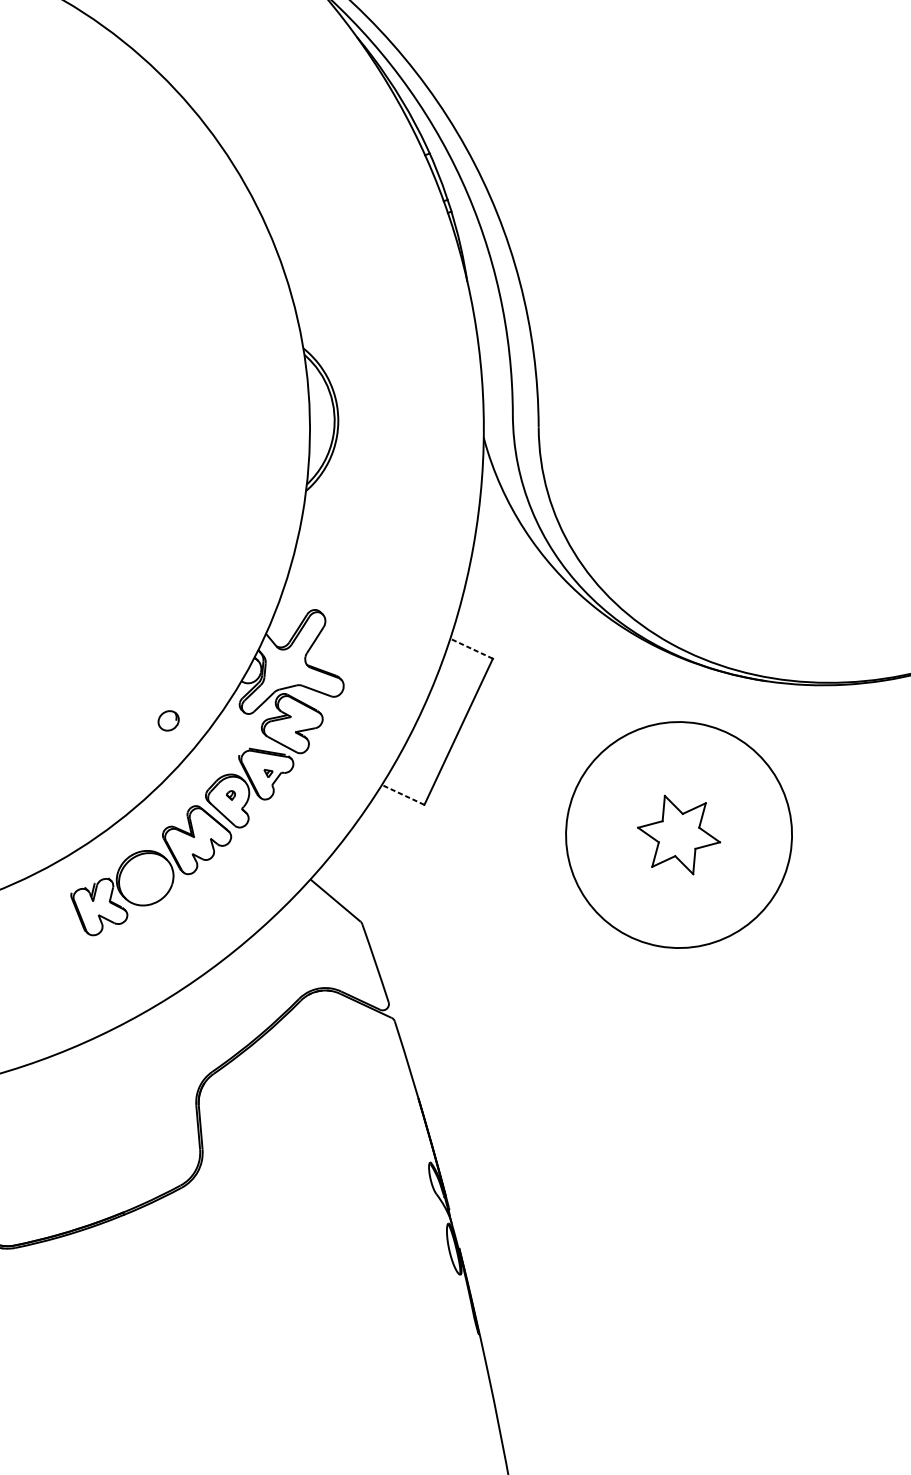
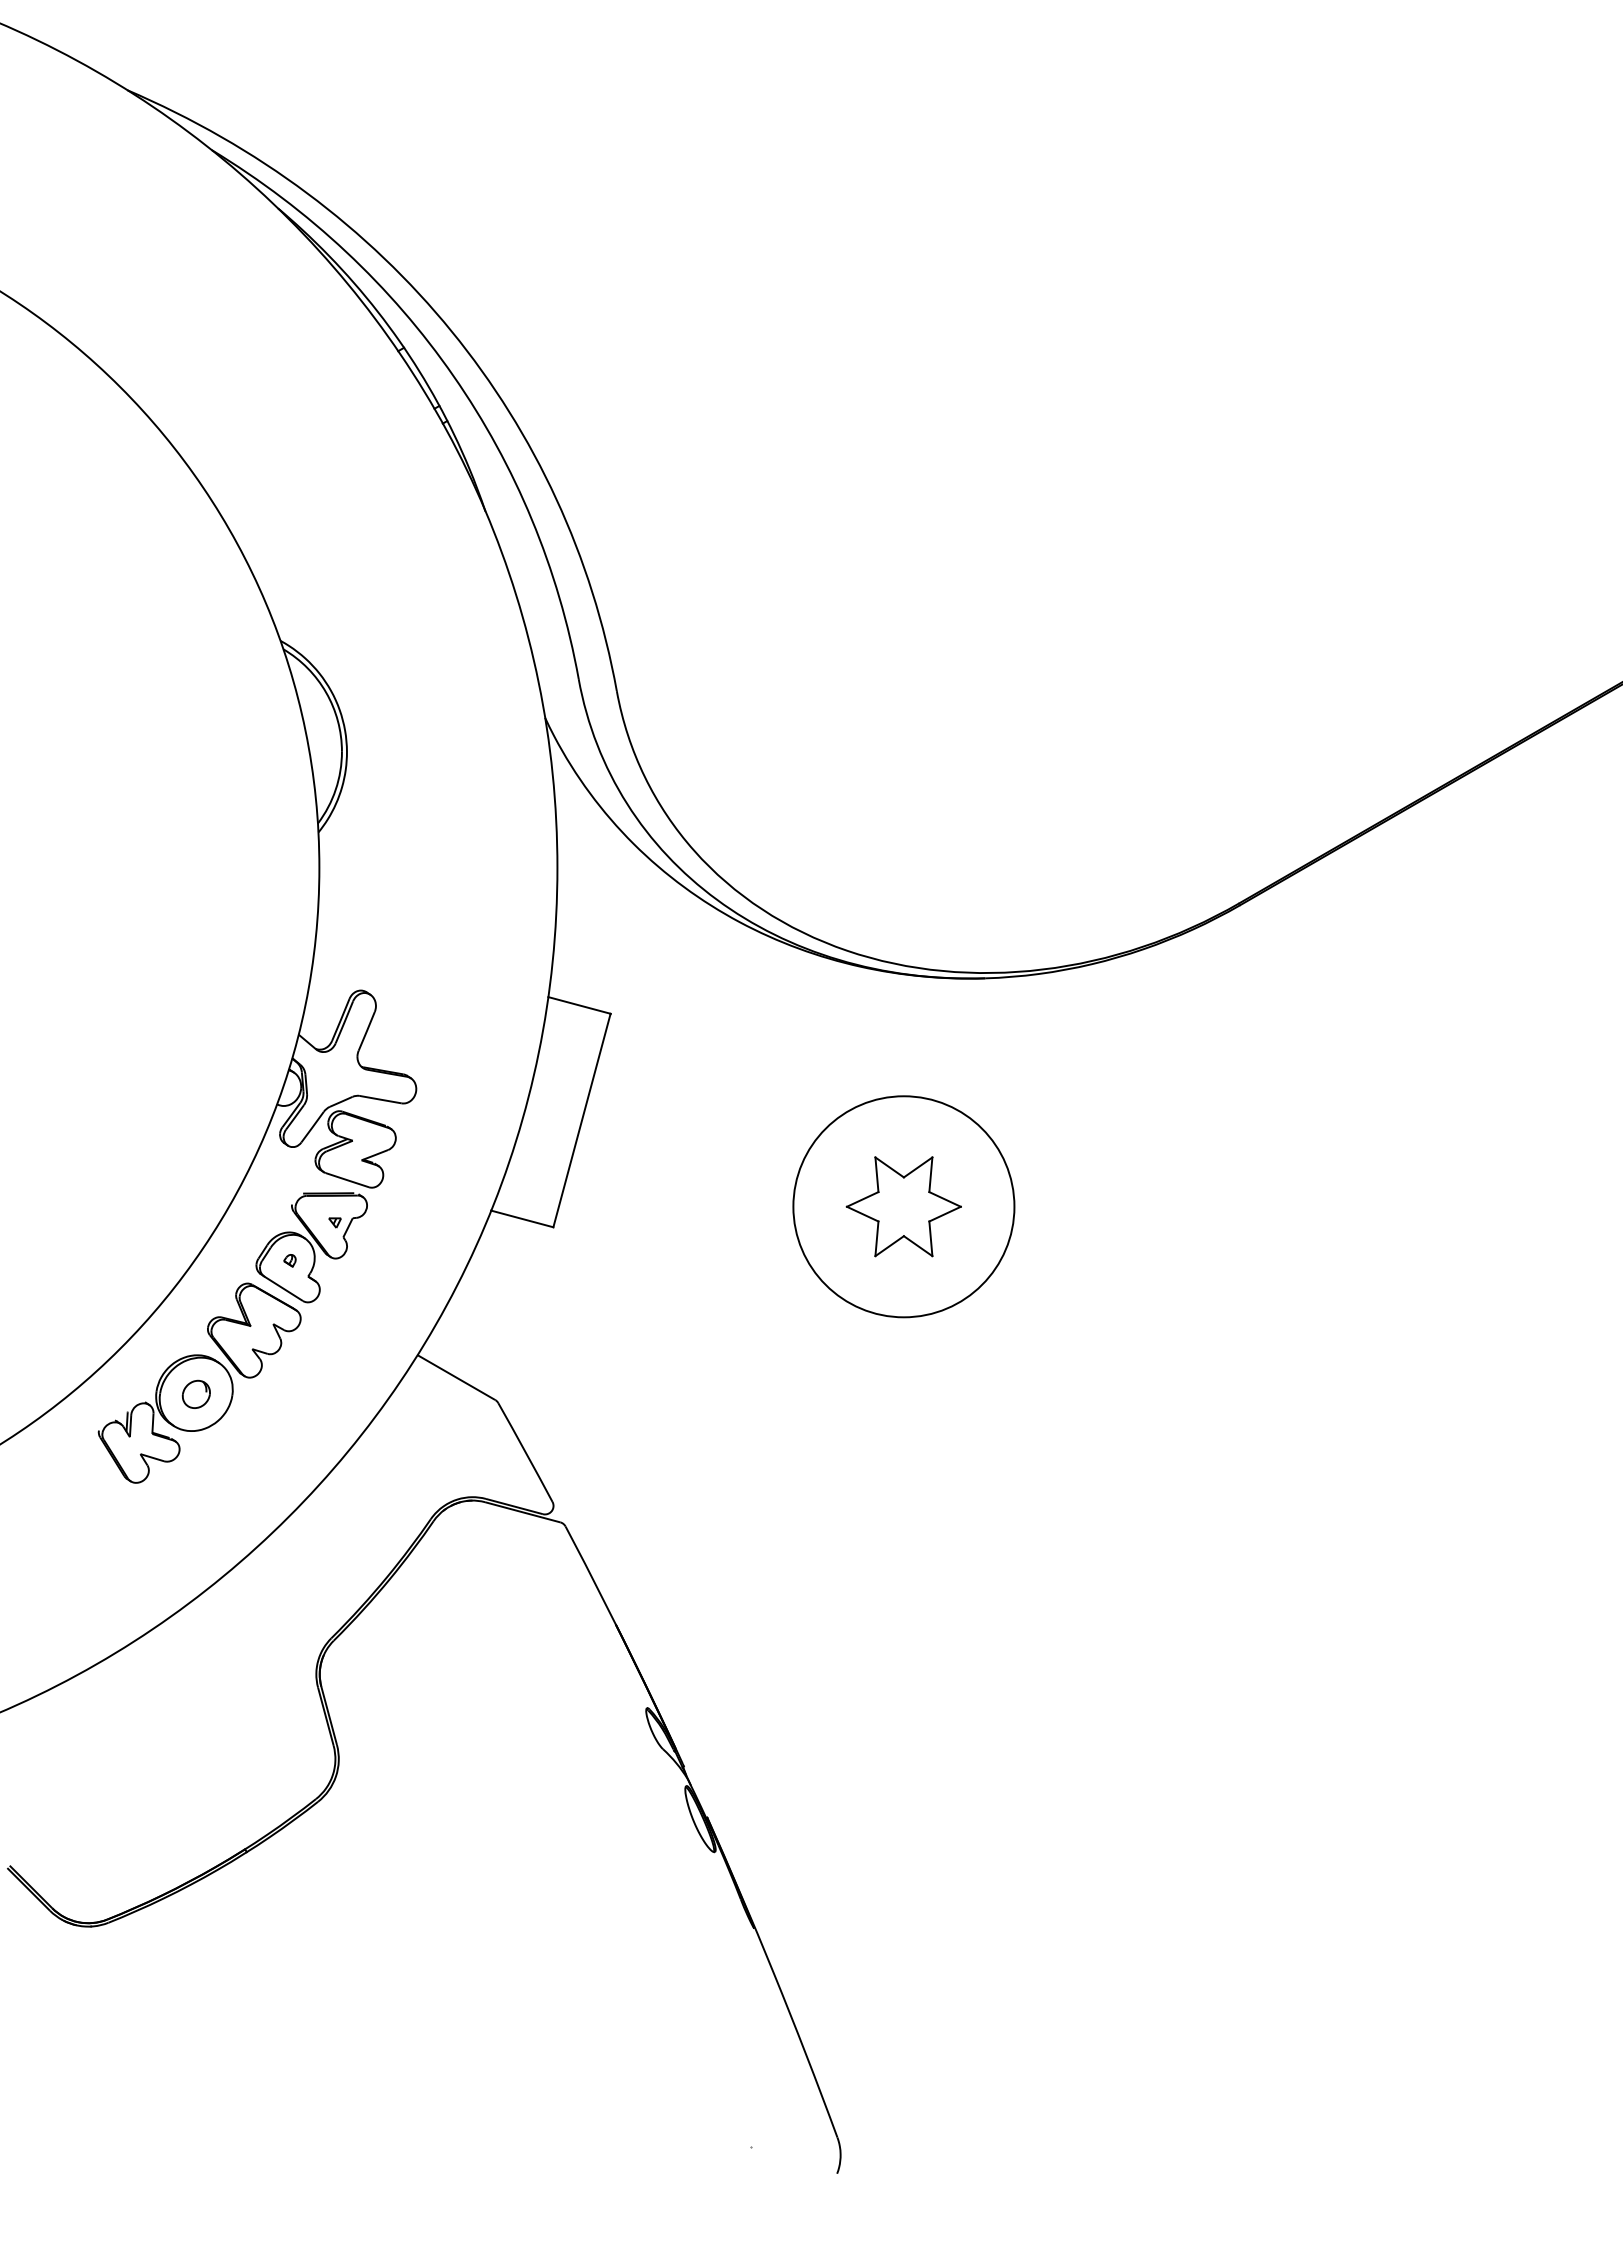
line: (470, 648) -> (578, 1005), dashed -> solid
part: (168, 720) -> (195, 1393), moved
line: (402, 794) -> (521, 1218), dashed -> solid
circle: (678, 834) -> (903, 1206), size x0.71

